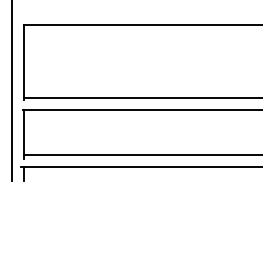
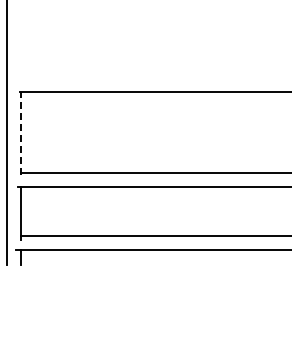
line: (24, 61) -> (20, 133), solid -> dashed

